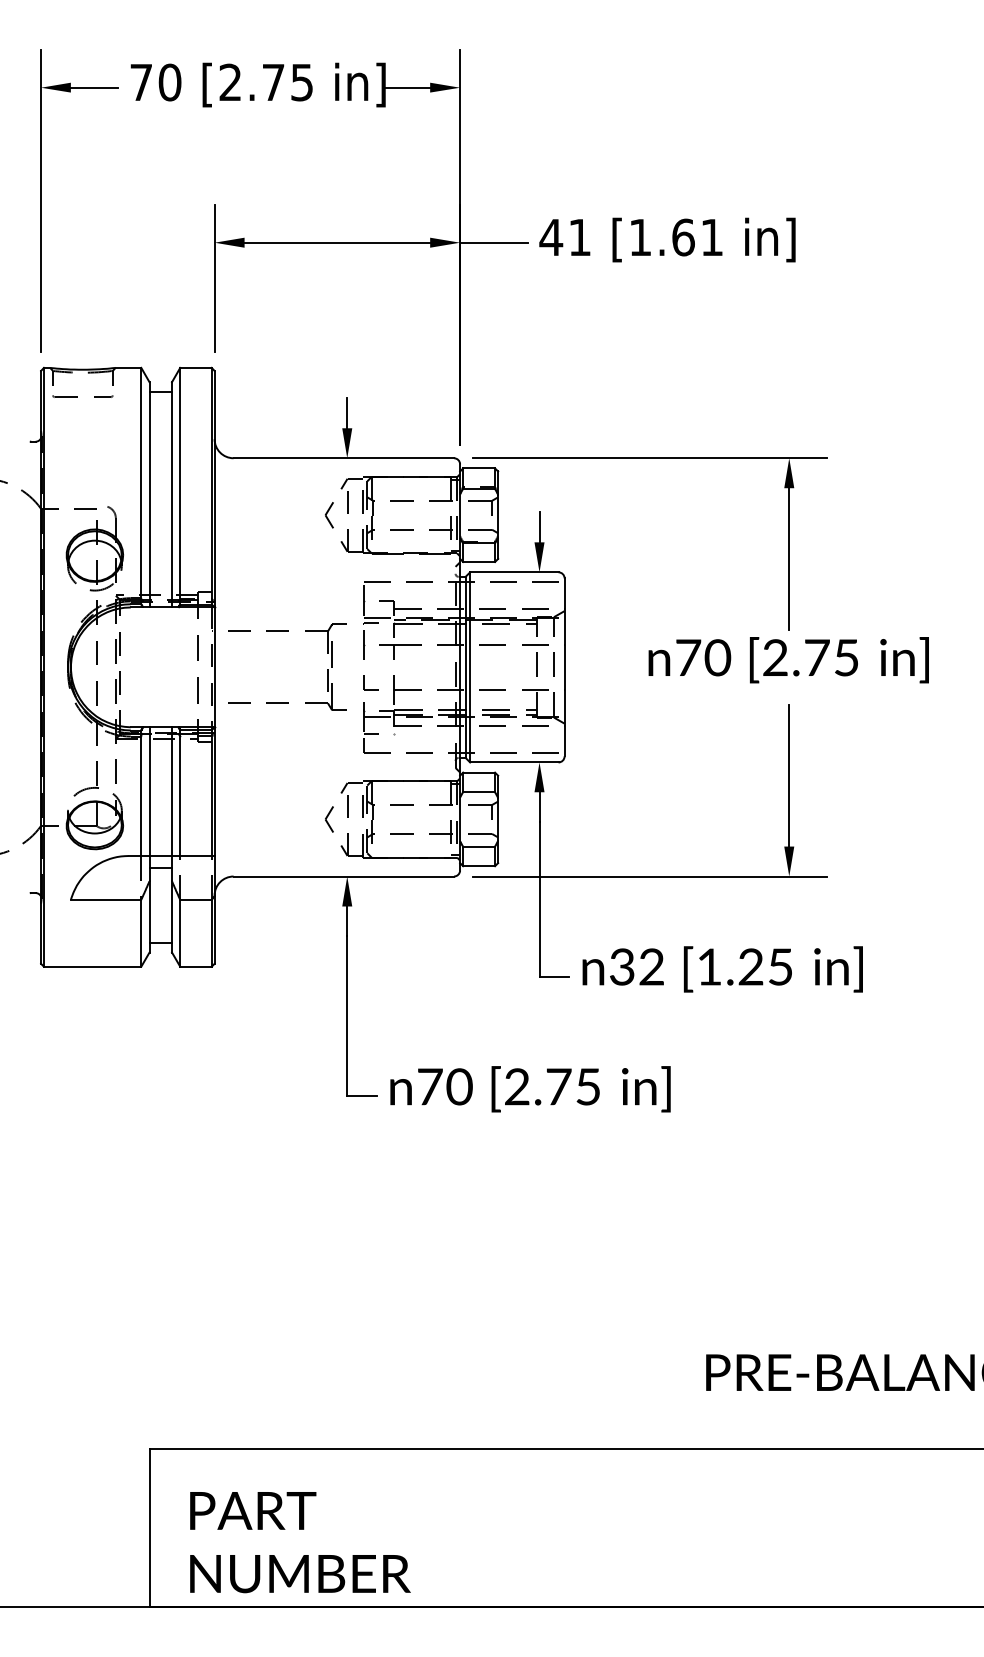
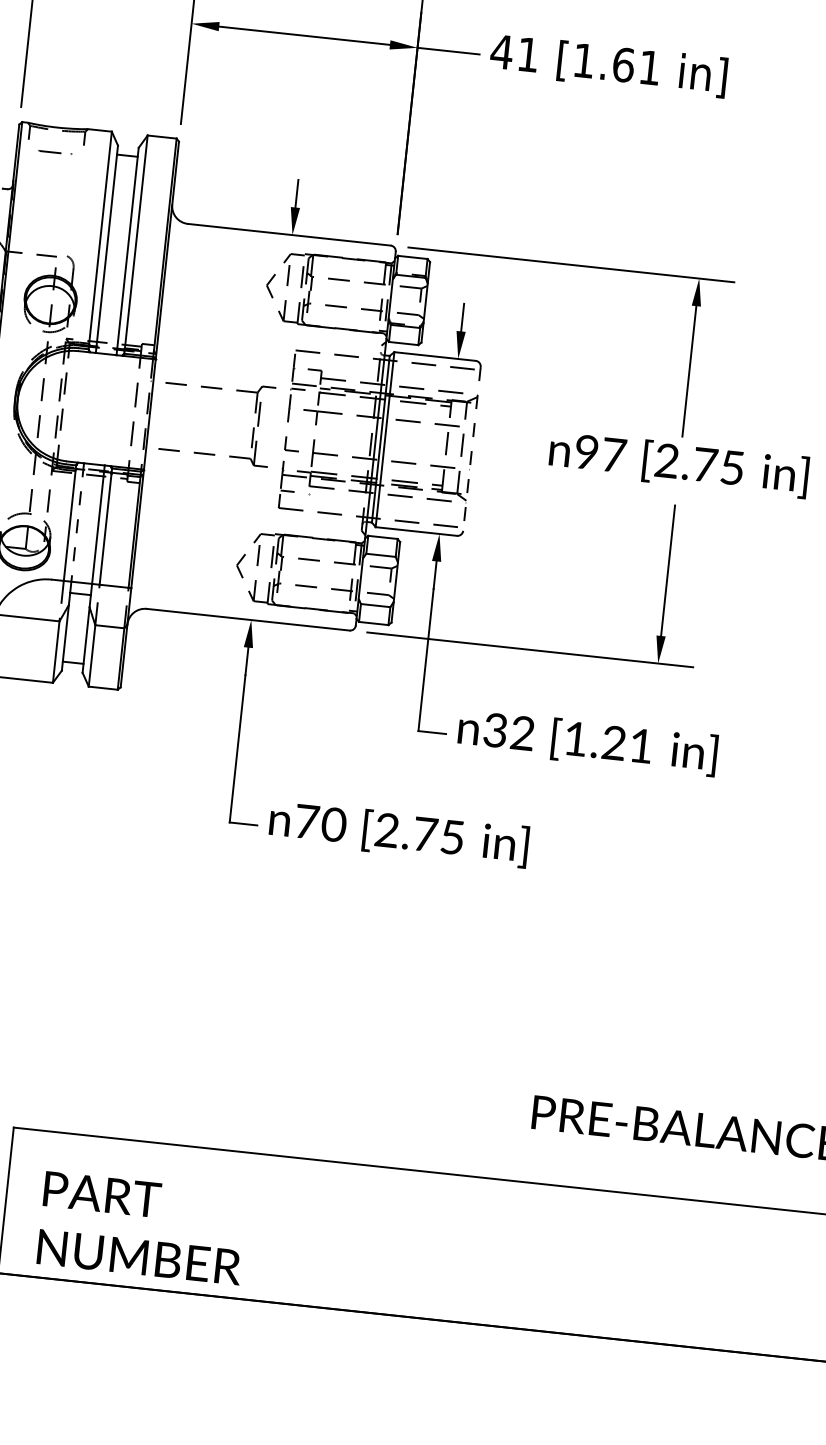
part: (82, 396) -> (54, 152), size x0.6
text: (703, 657) -> (600, 453), 70 -> 97
line: (564, 667) -> (471, 449), solid -> dashed
line: (149, 792) -> (77, 523), solid -> dashed
text: (780, 966) -> (641, 745), [1.25 -> [1.21

